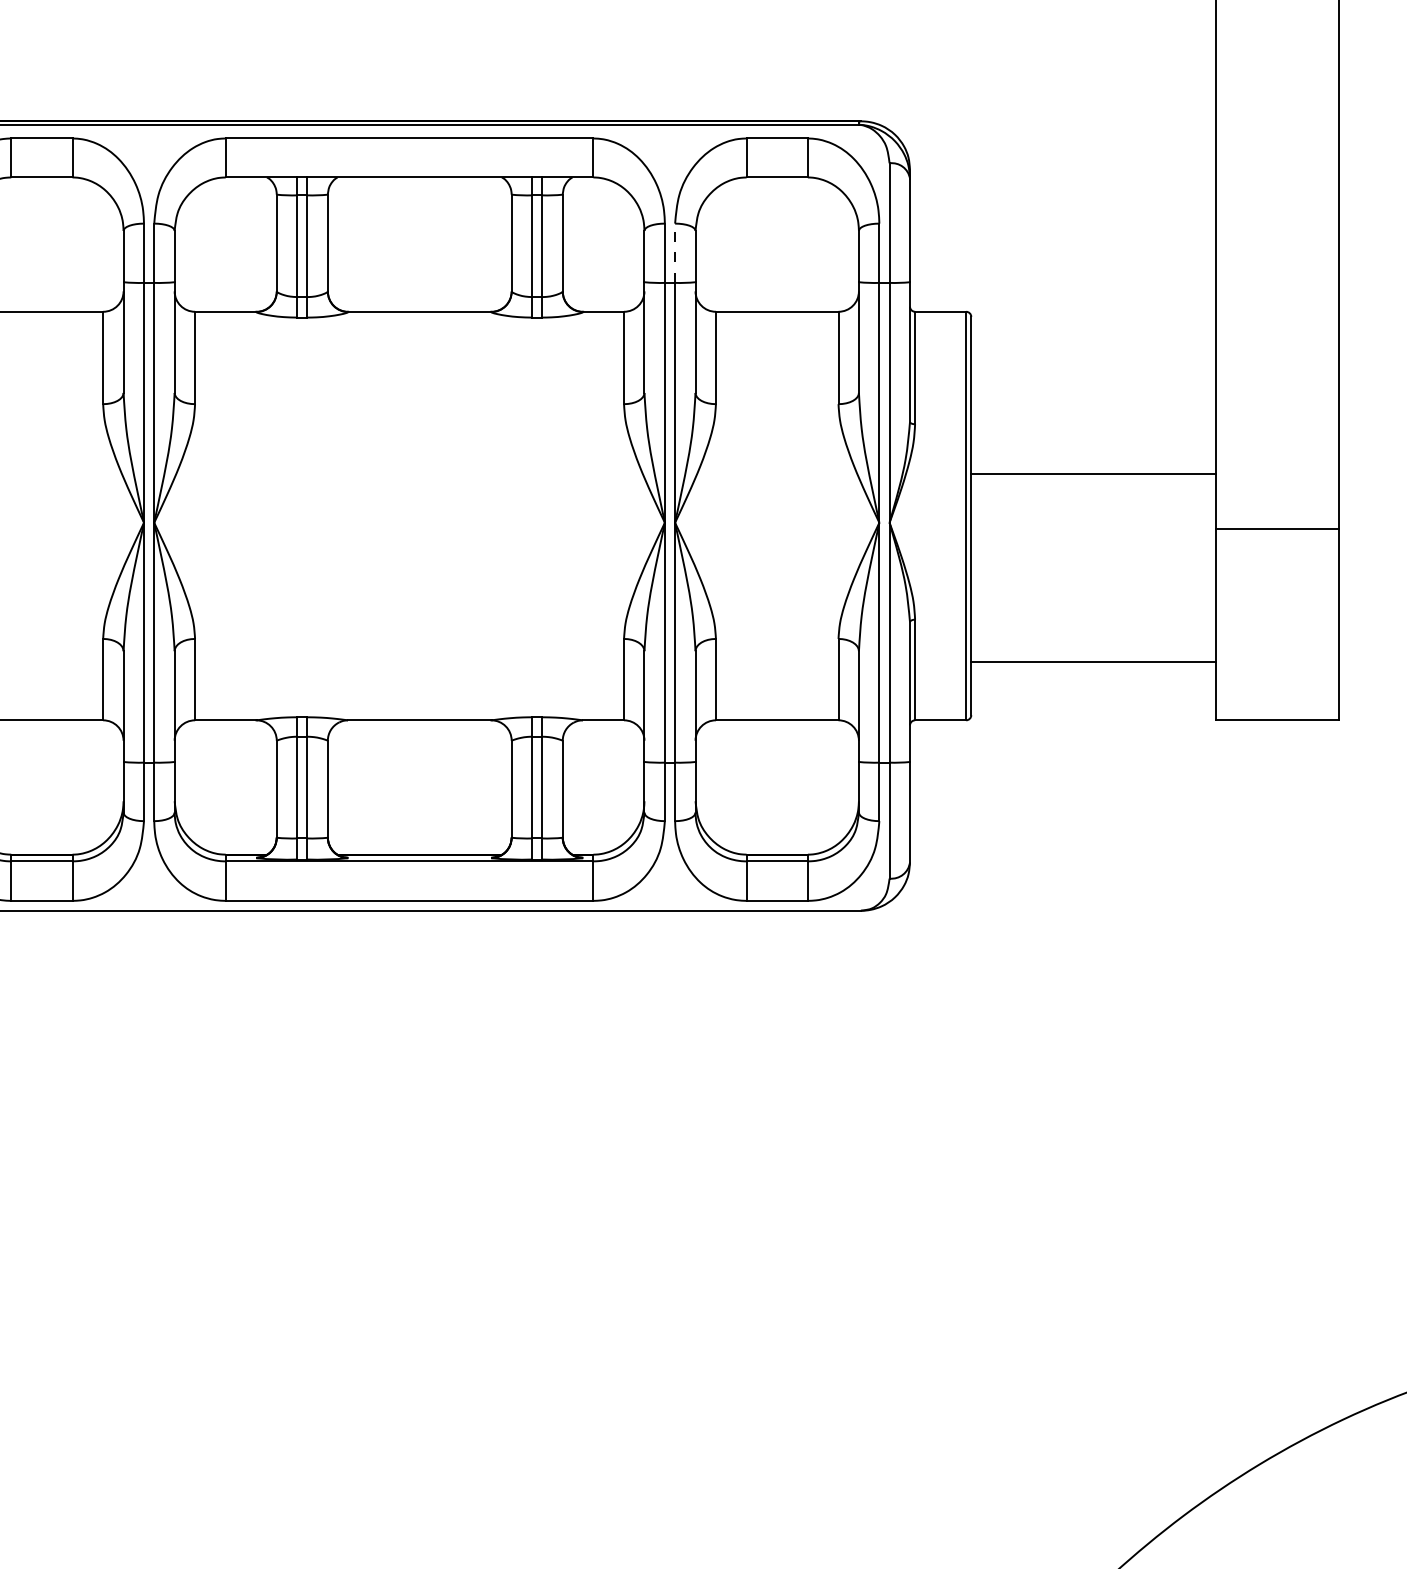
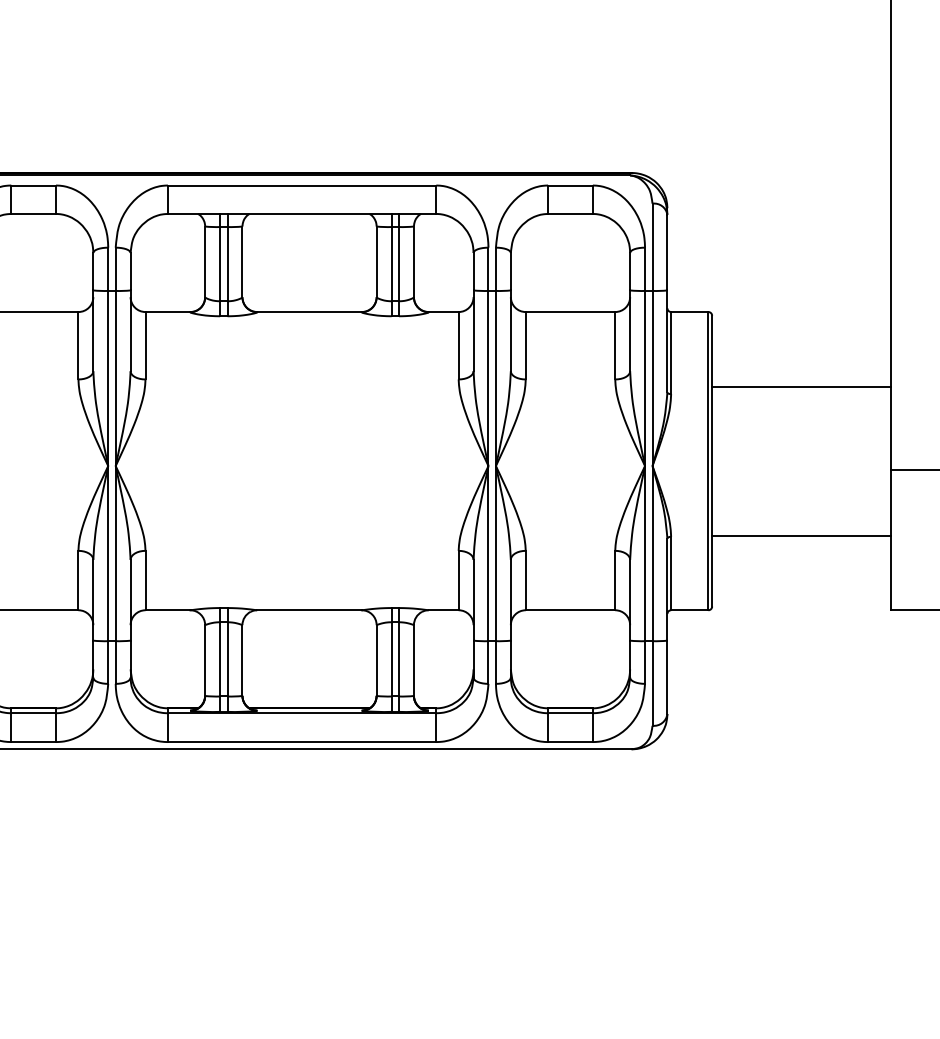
line: (675, 253) -> (496, 269), dashed -> solid
line: (1093, 473) -> (801, 386), moved
line: (1093, 662) -> (801, 535), moved

